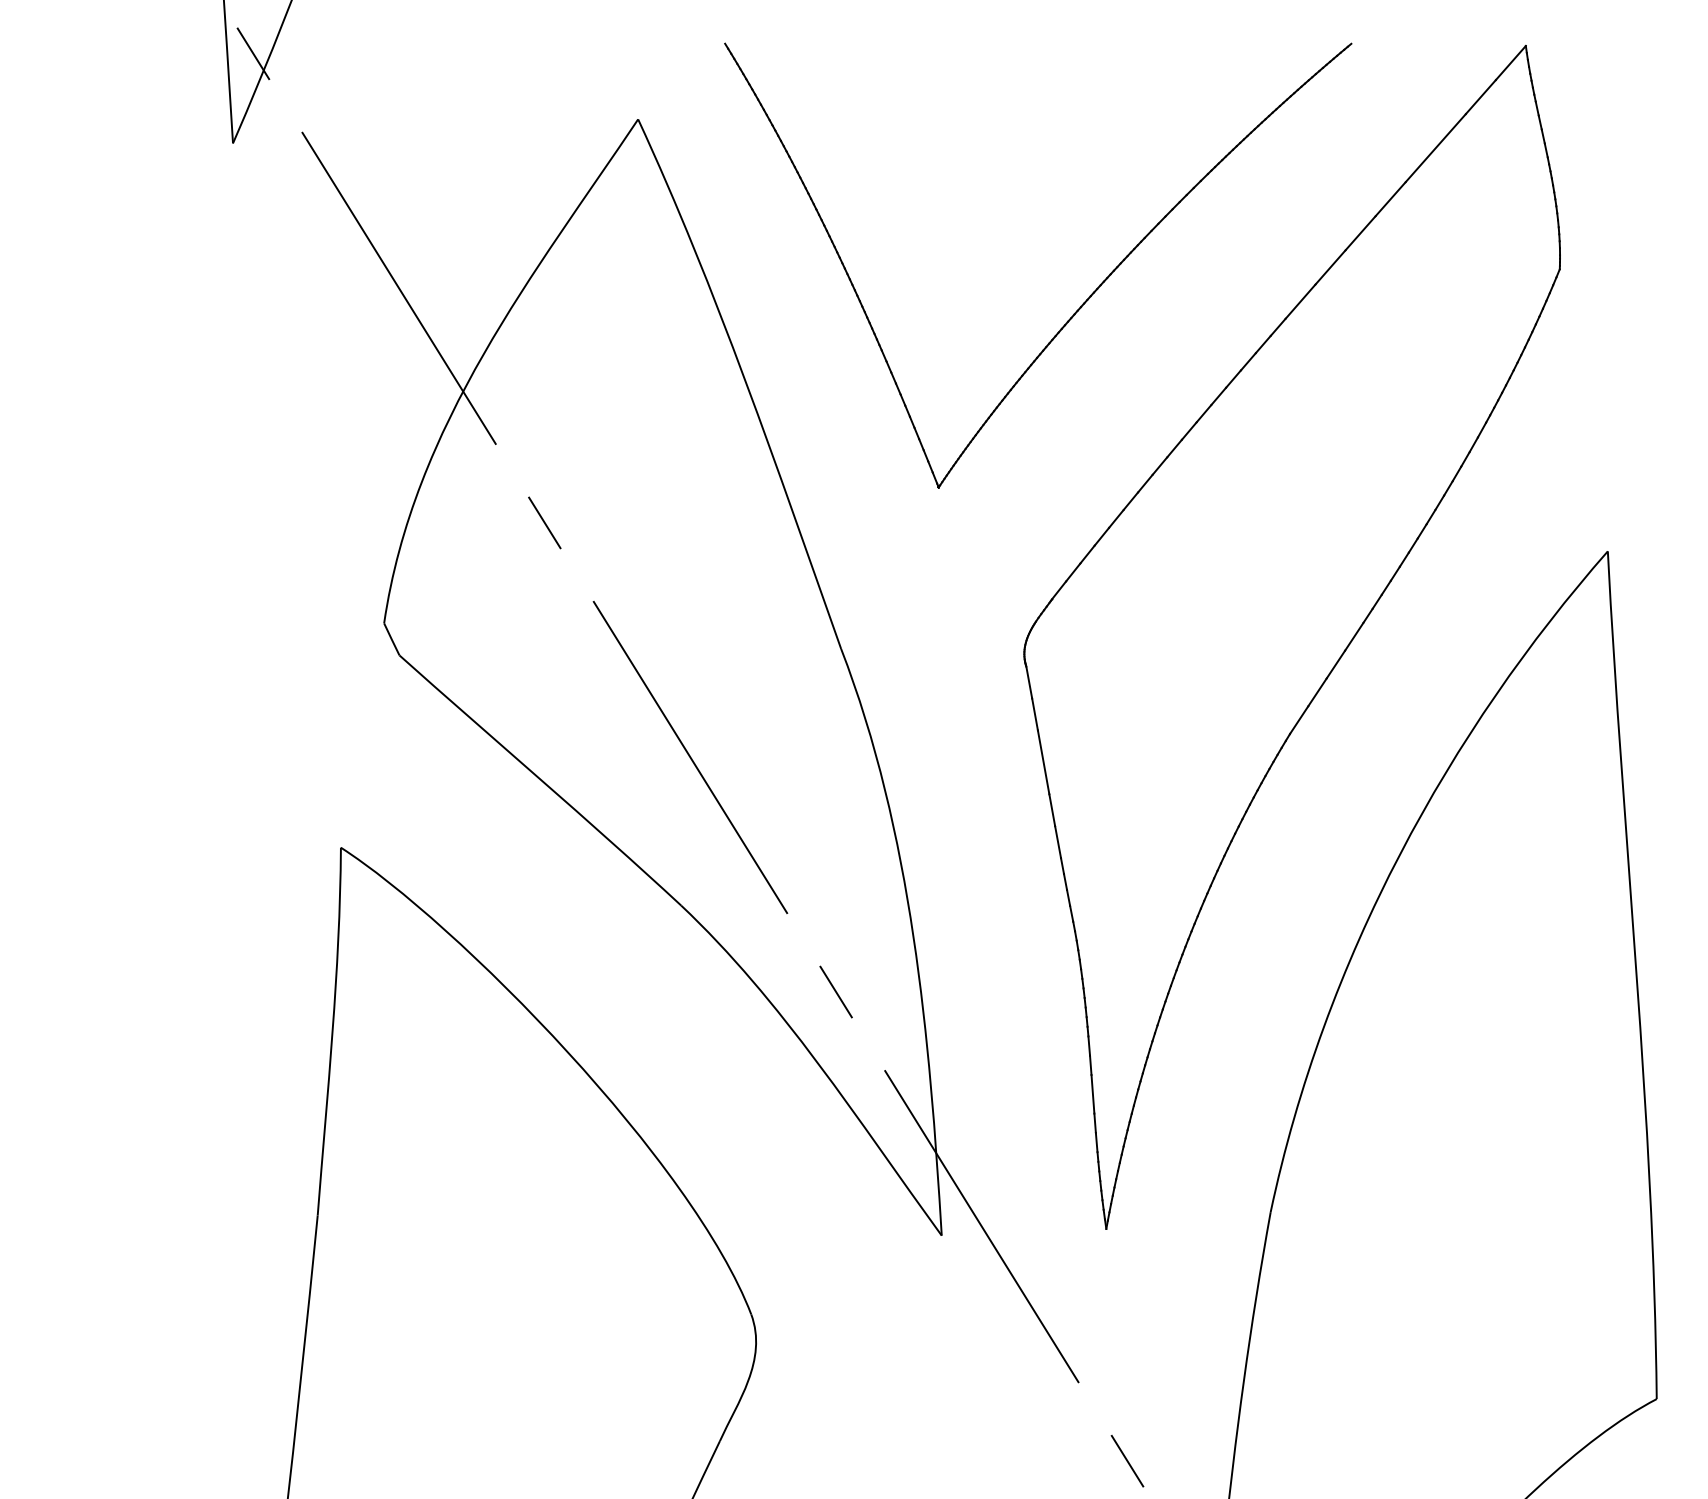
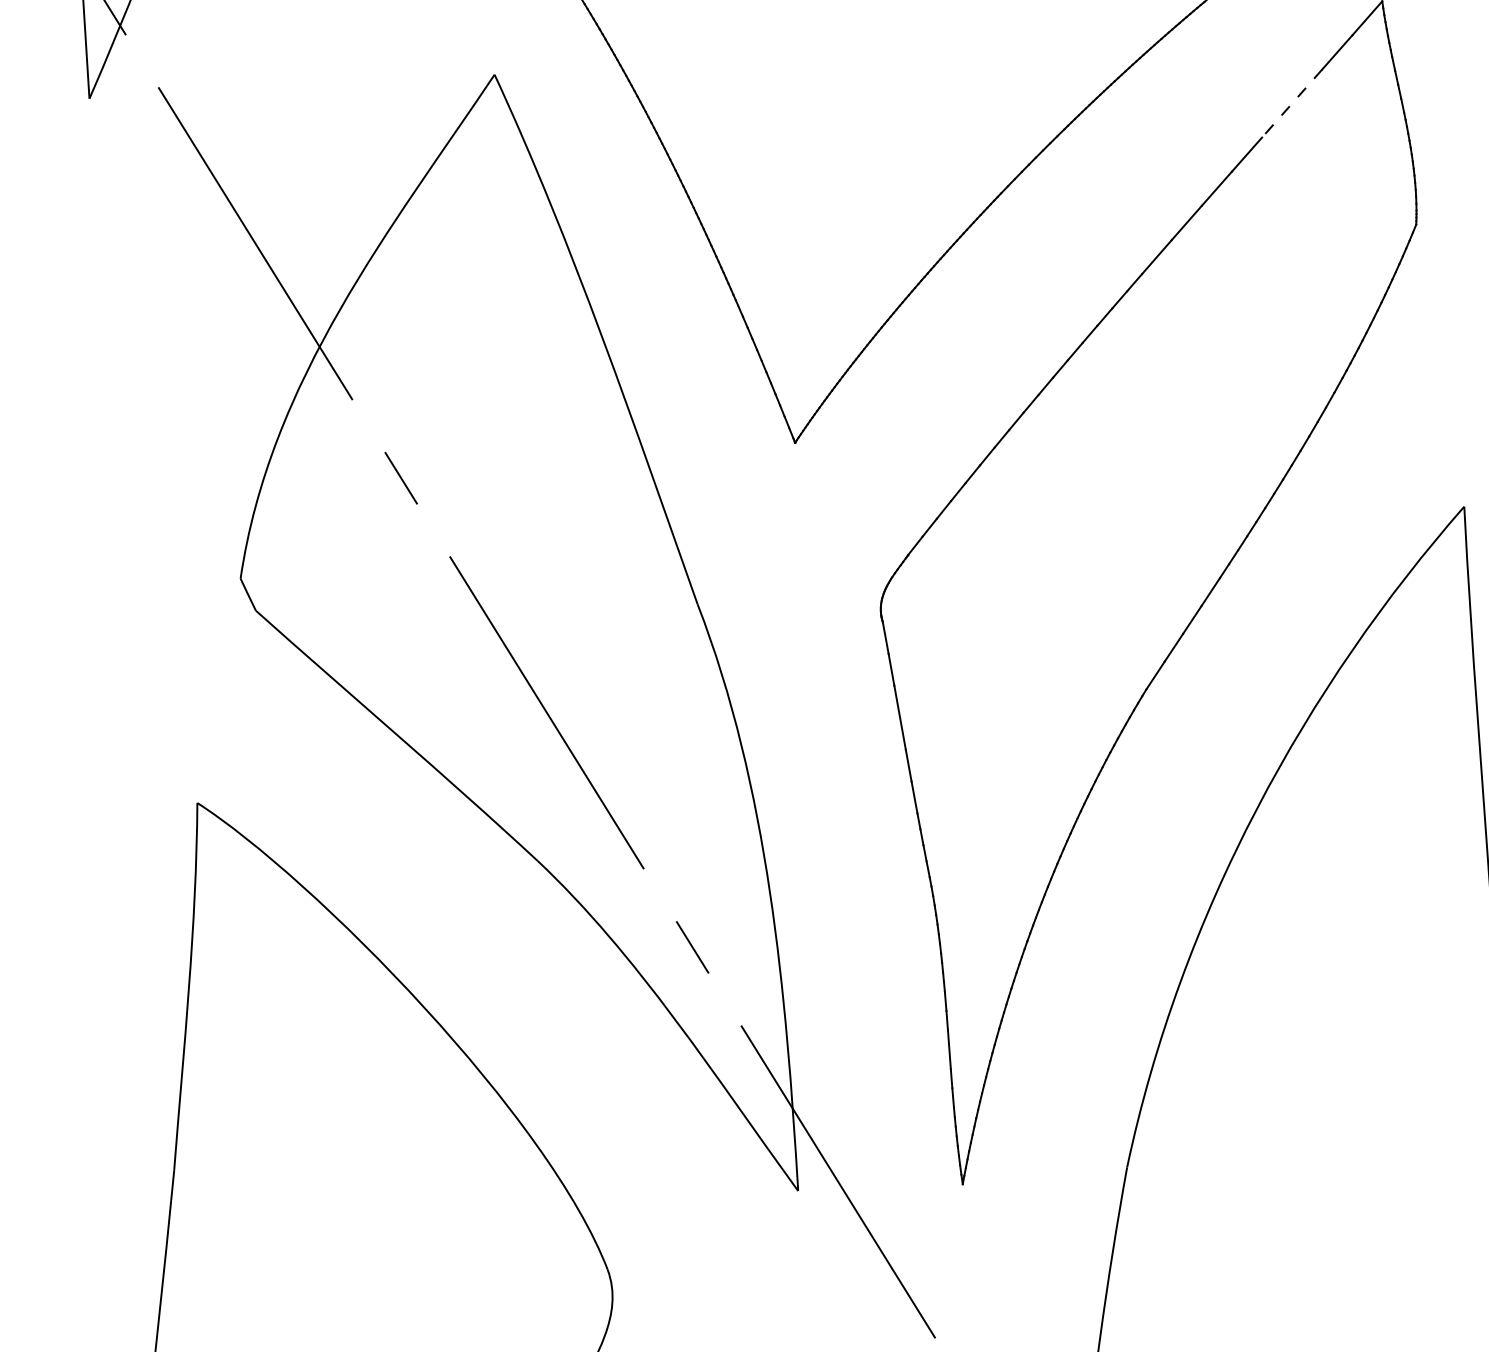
line: (1435, 148) -> (1291, 103), solid -> dashed

